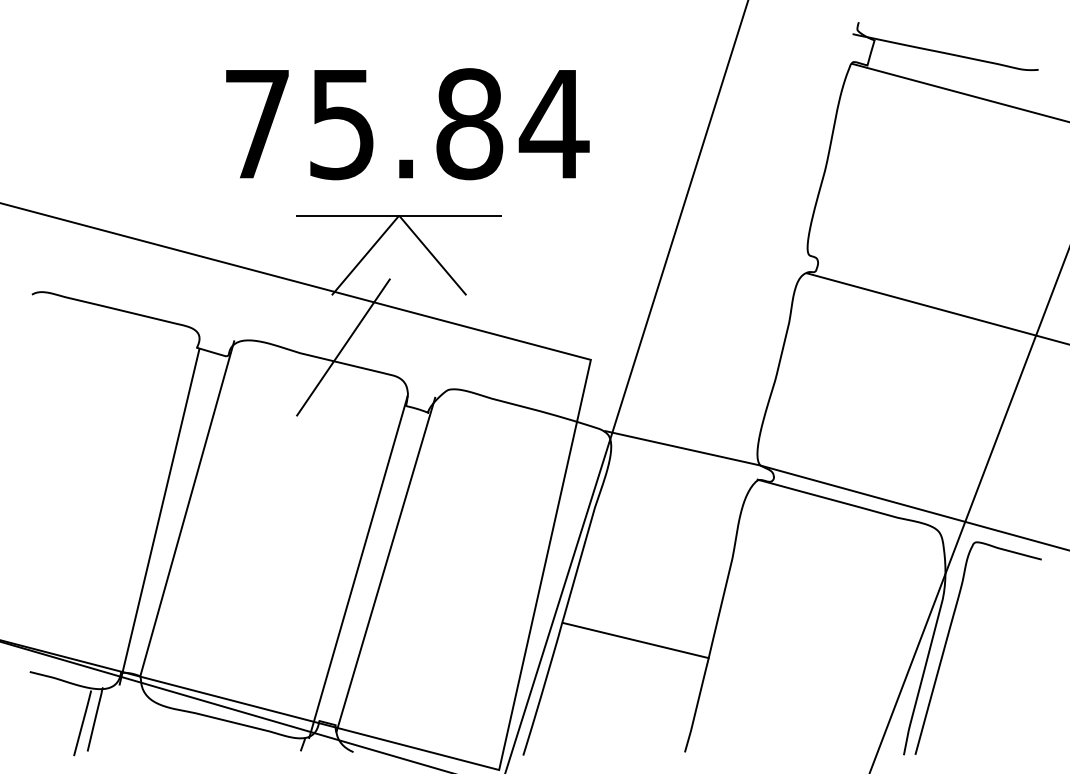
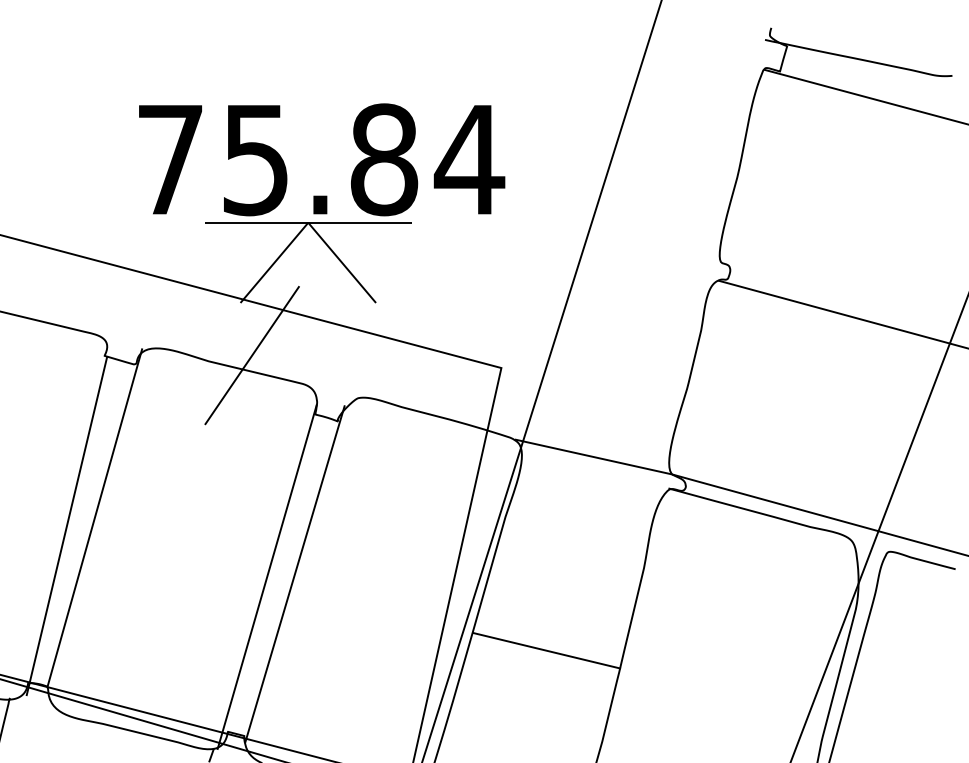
text: (407, 124) -> (321, 160), moved

